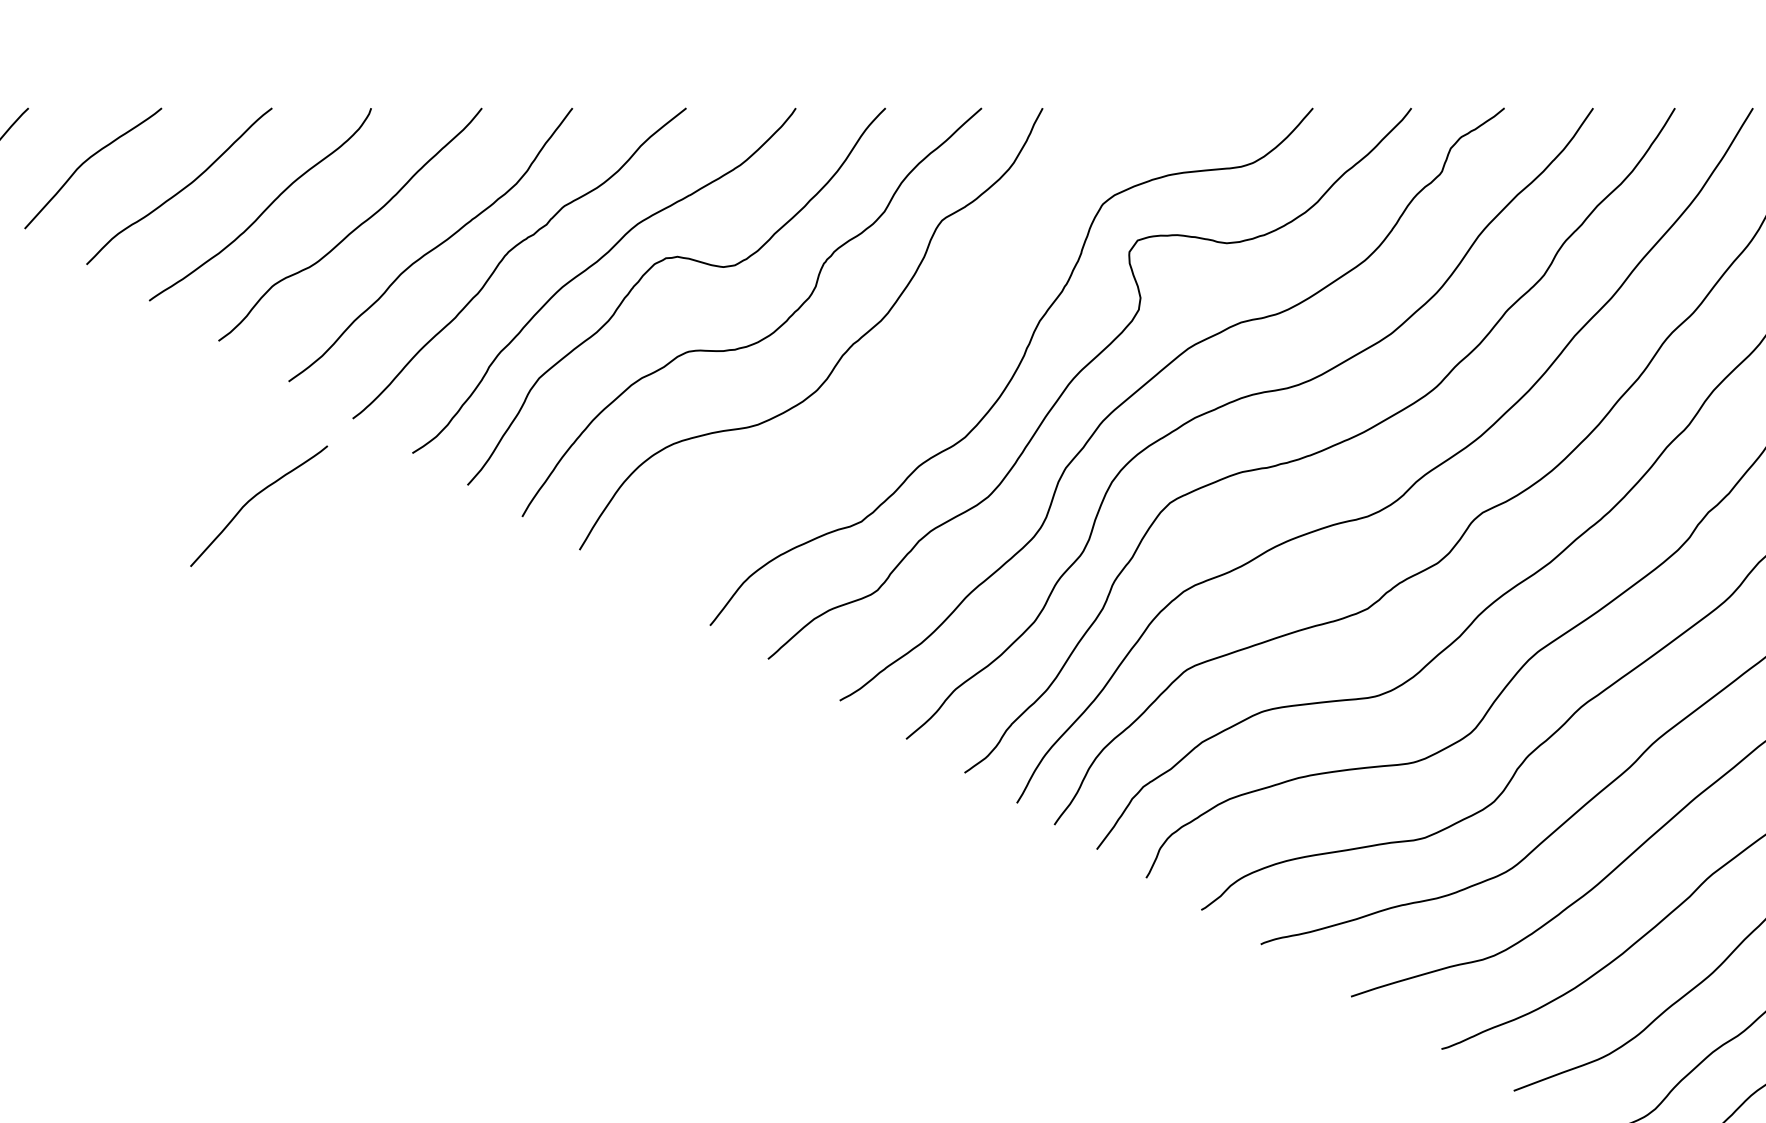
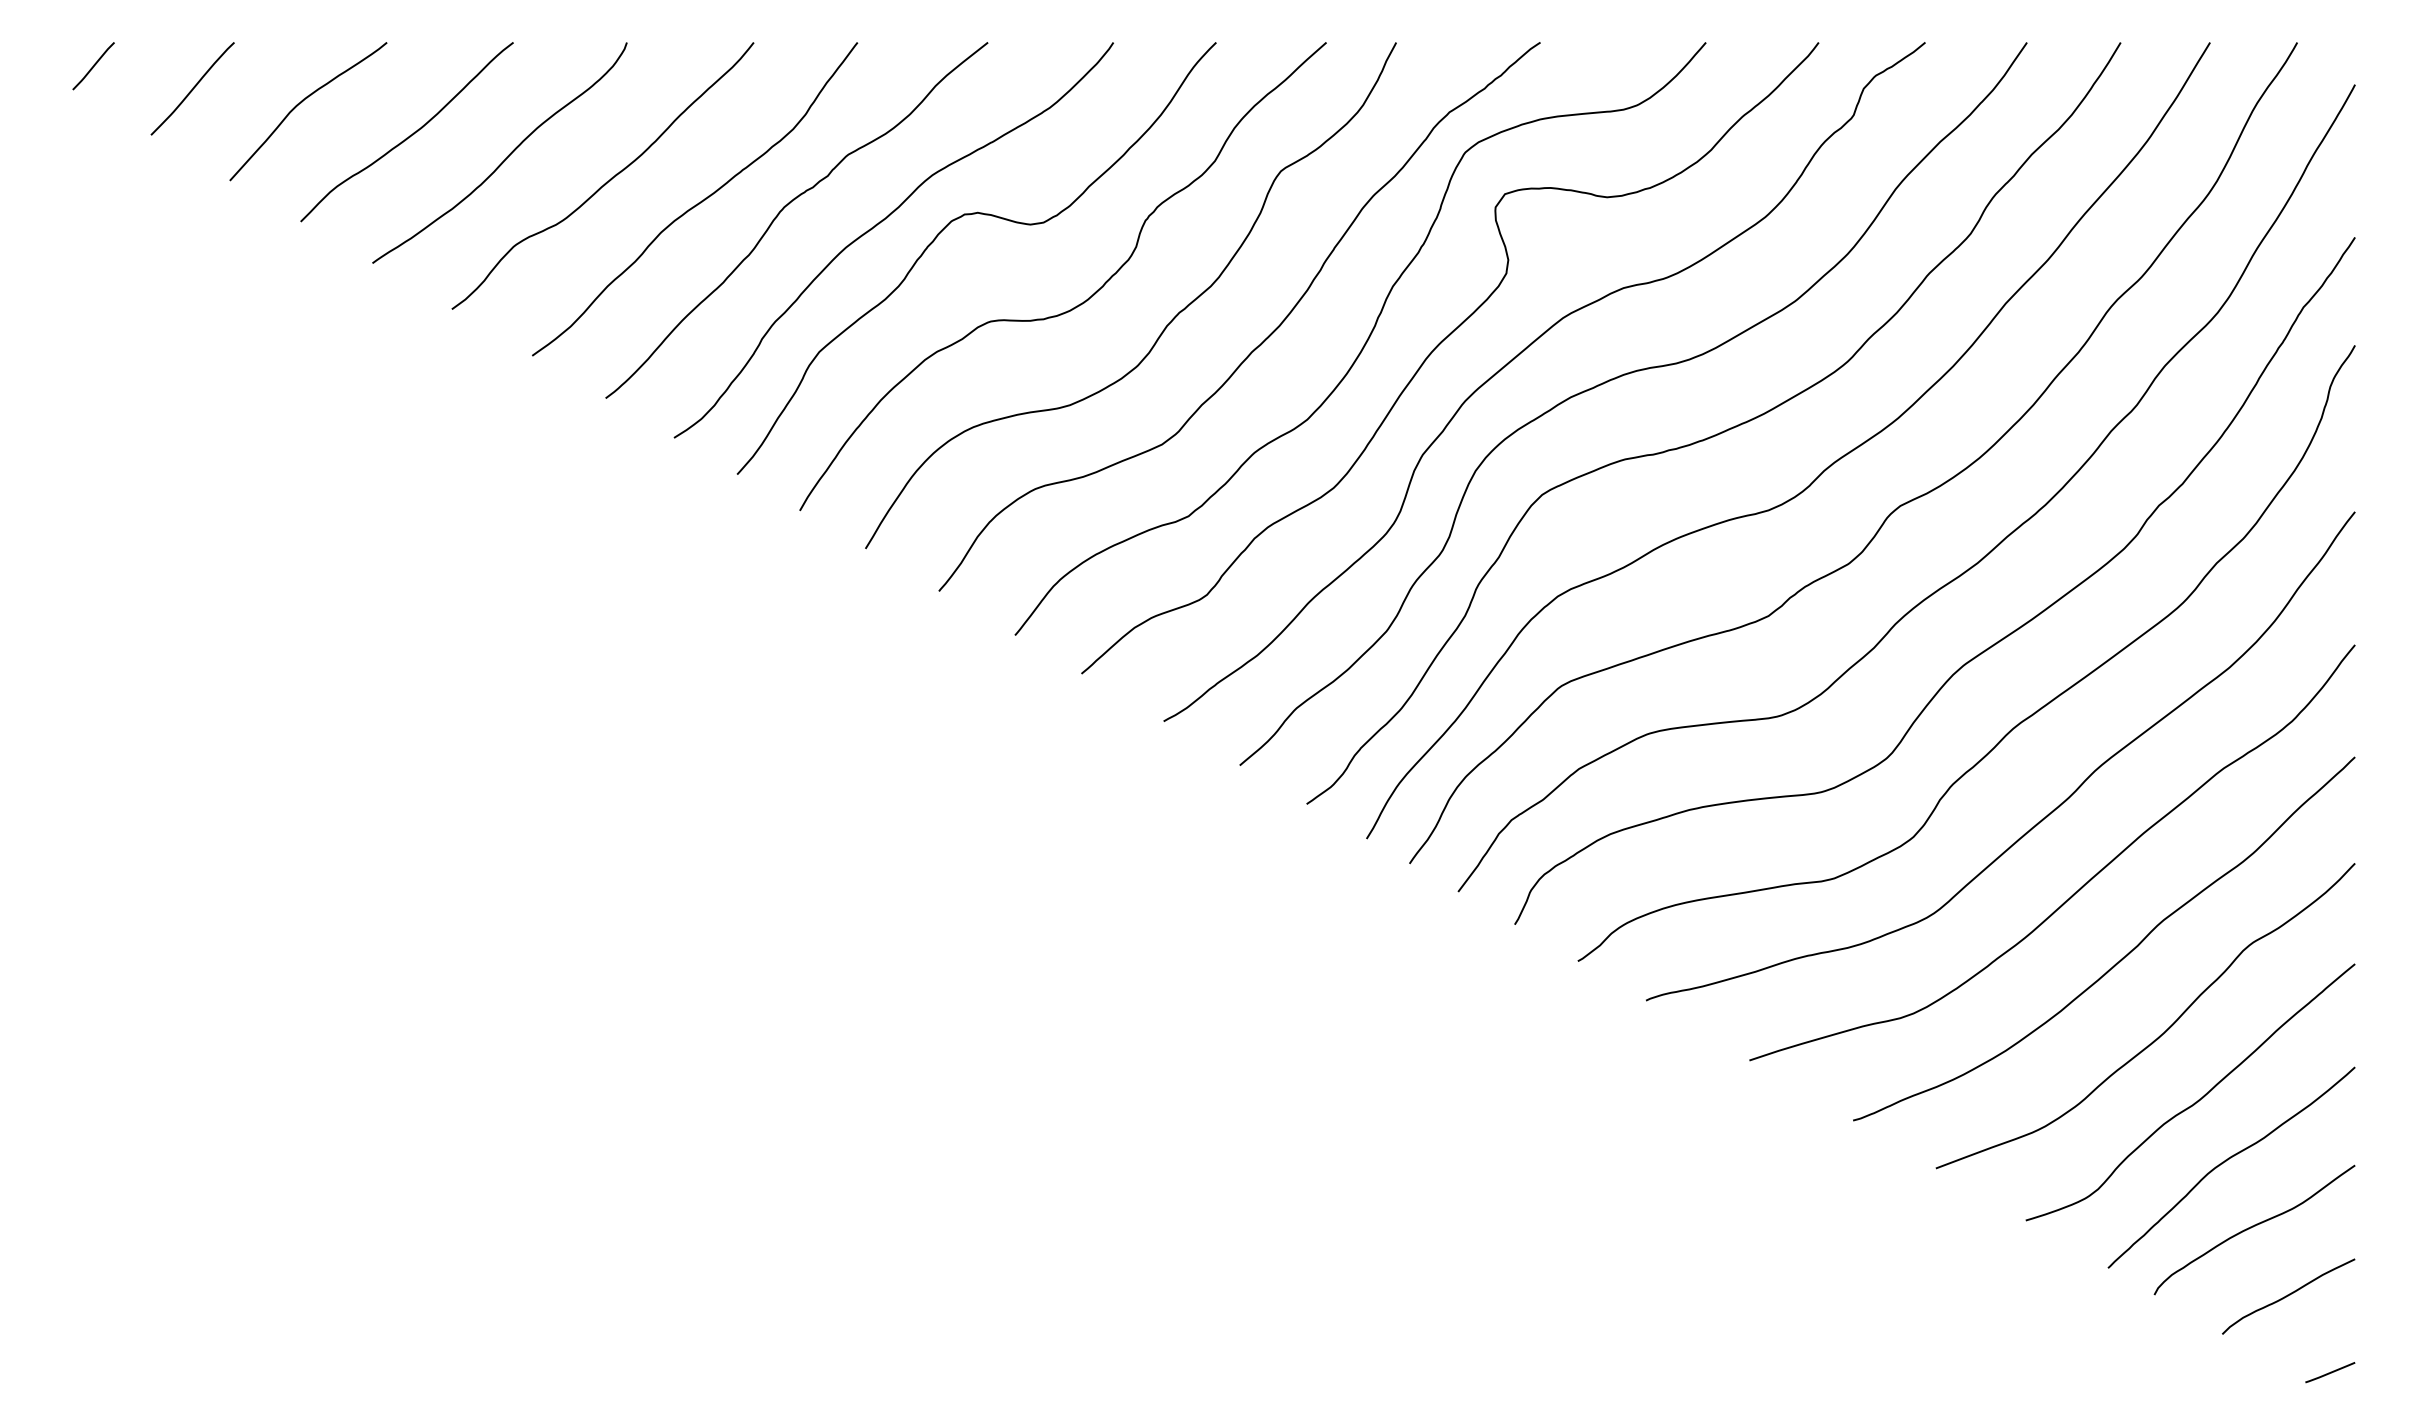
curve: (926, 368) -> (1263, 340), added
curve: (253, 499) -> (491, 490), removed

